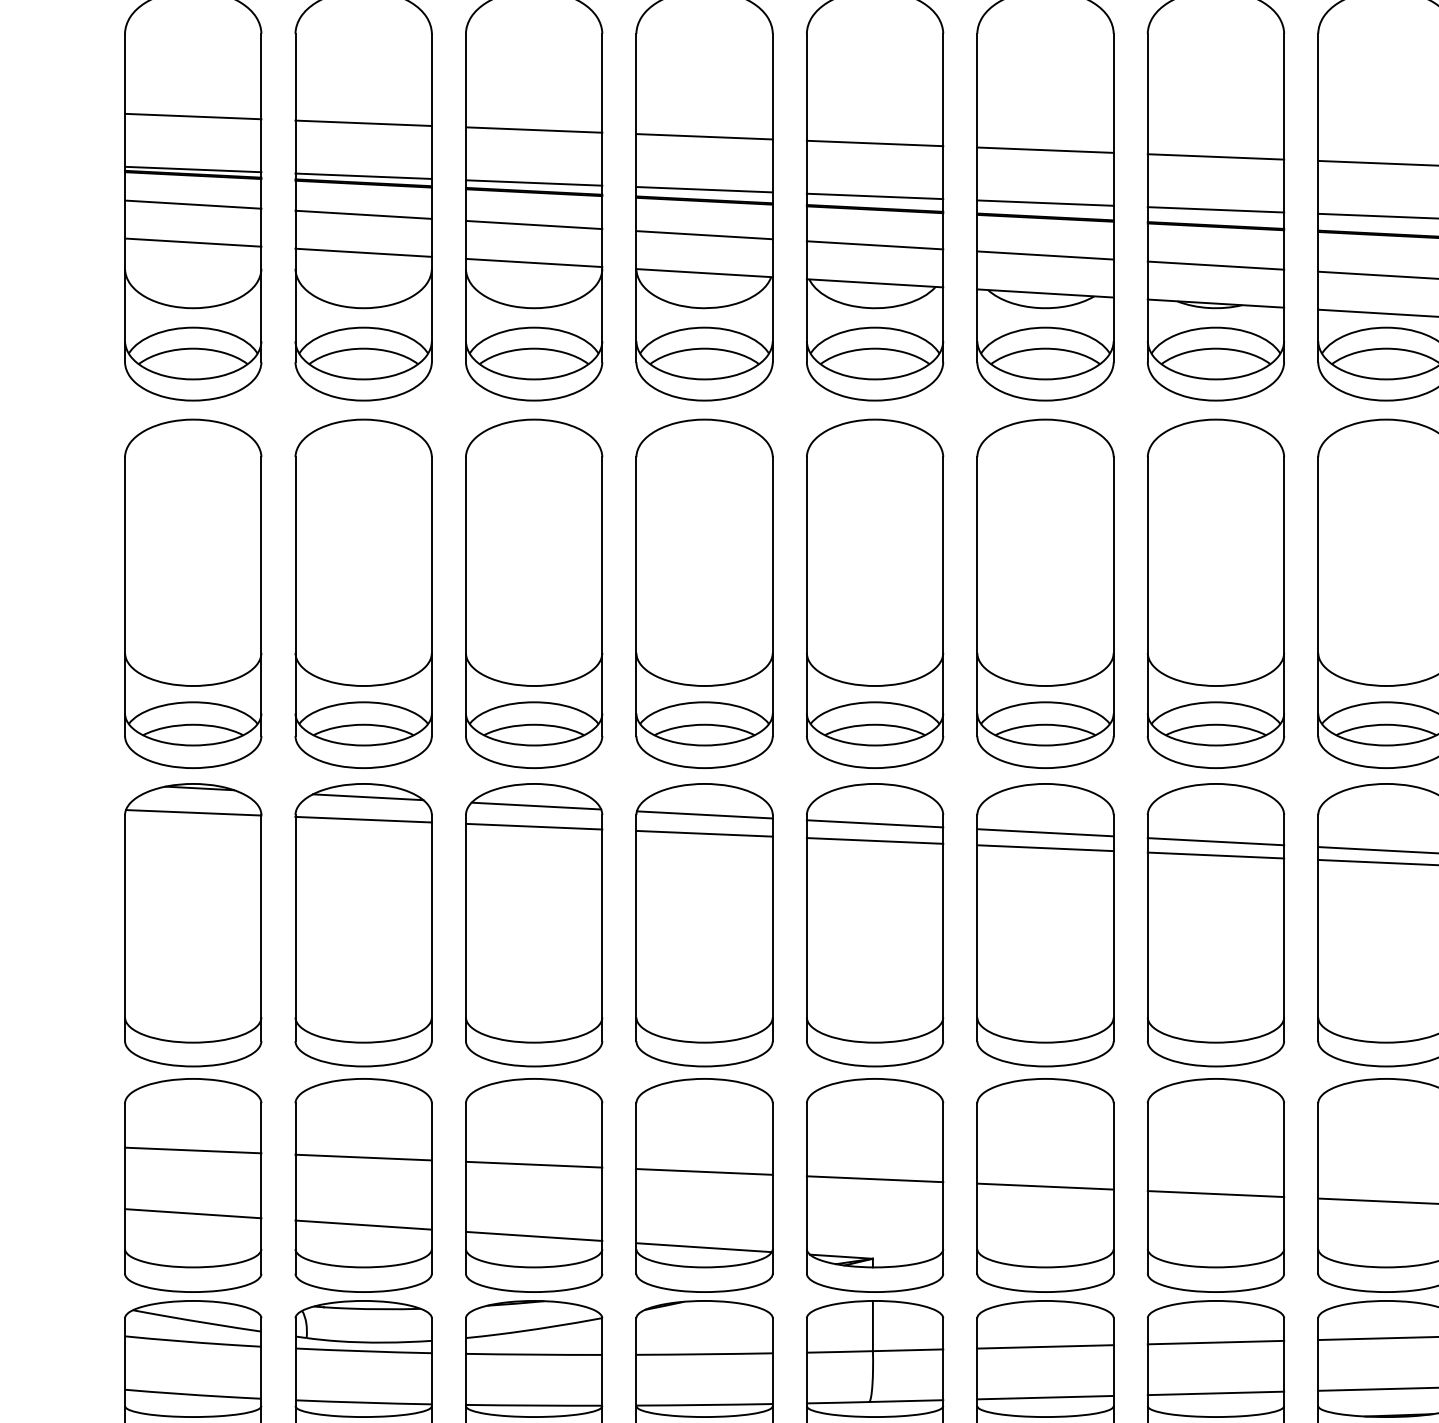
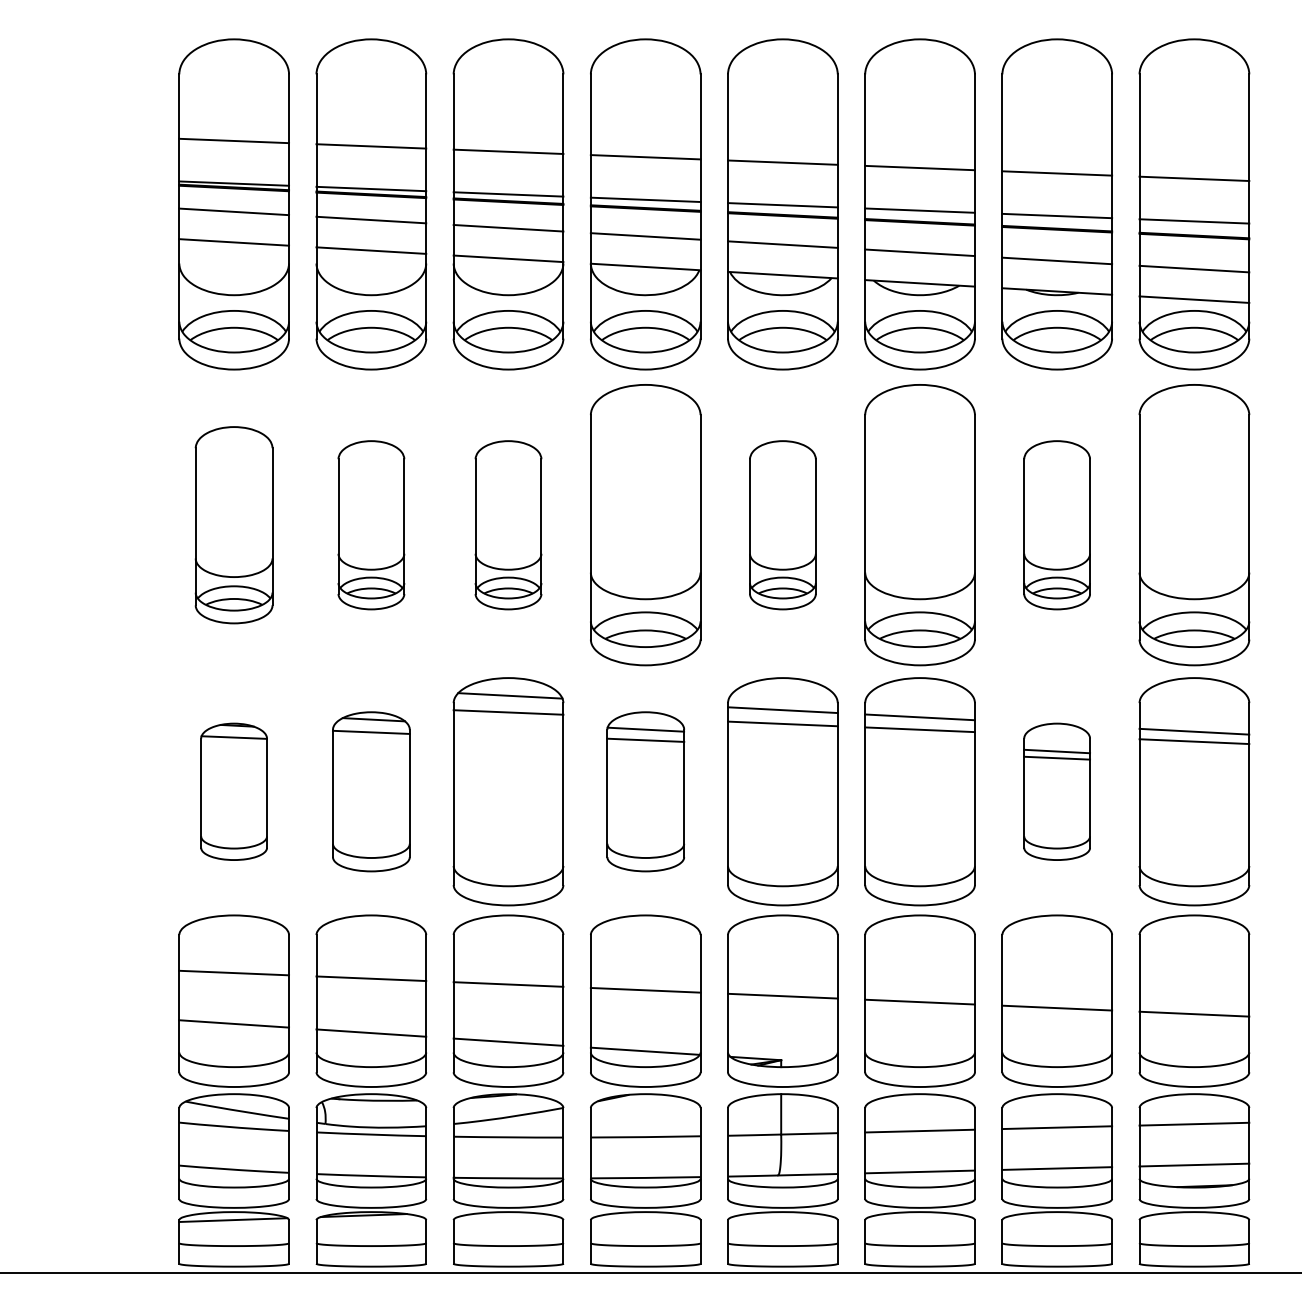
part: (192, 594) -> (233, 525), size x0.7
part: (363, 594) -> (371, 525), size x0.6
part: (534, 594) -> (508, 525), size x0.6
part: (874, 594) -> (782, 525), size x0.6
part: (1215, 594) -> (1056, 525), size x0.6
part: (192, 924) -> (233, 791), size x0.6
part: (363, 924) -> (371, 791), size x0.7
part: (704, 924) -> (645, 791), size x0.7
part: (1215, 924) -> (1056, 791), size x0.6

